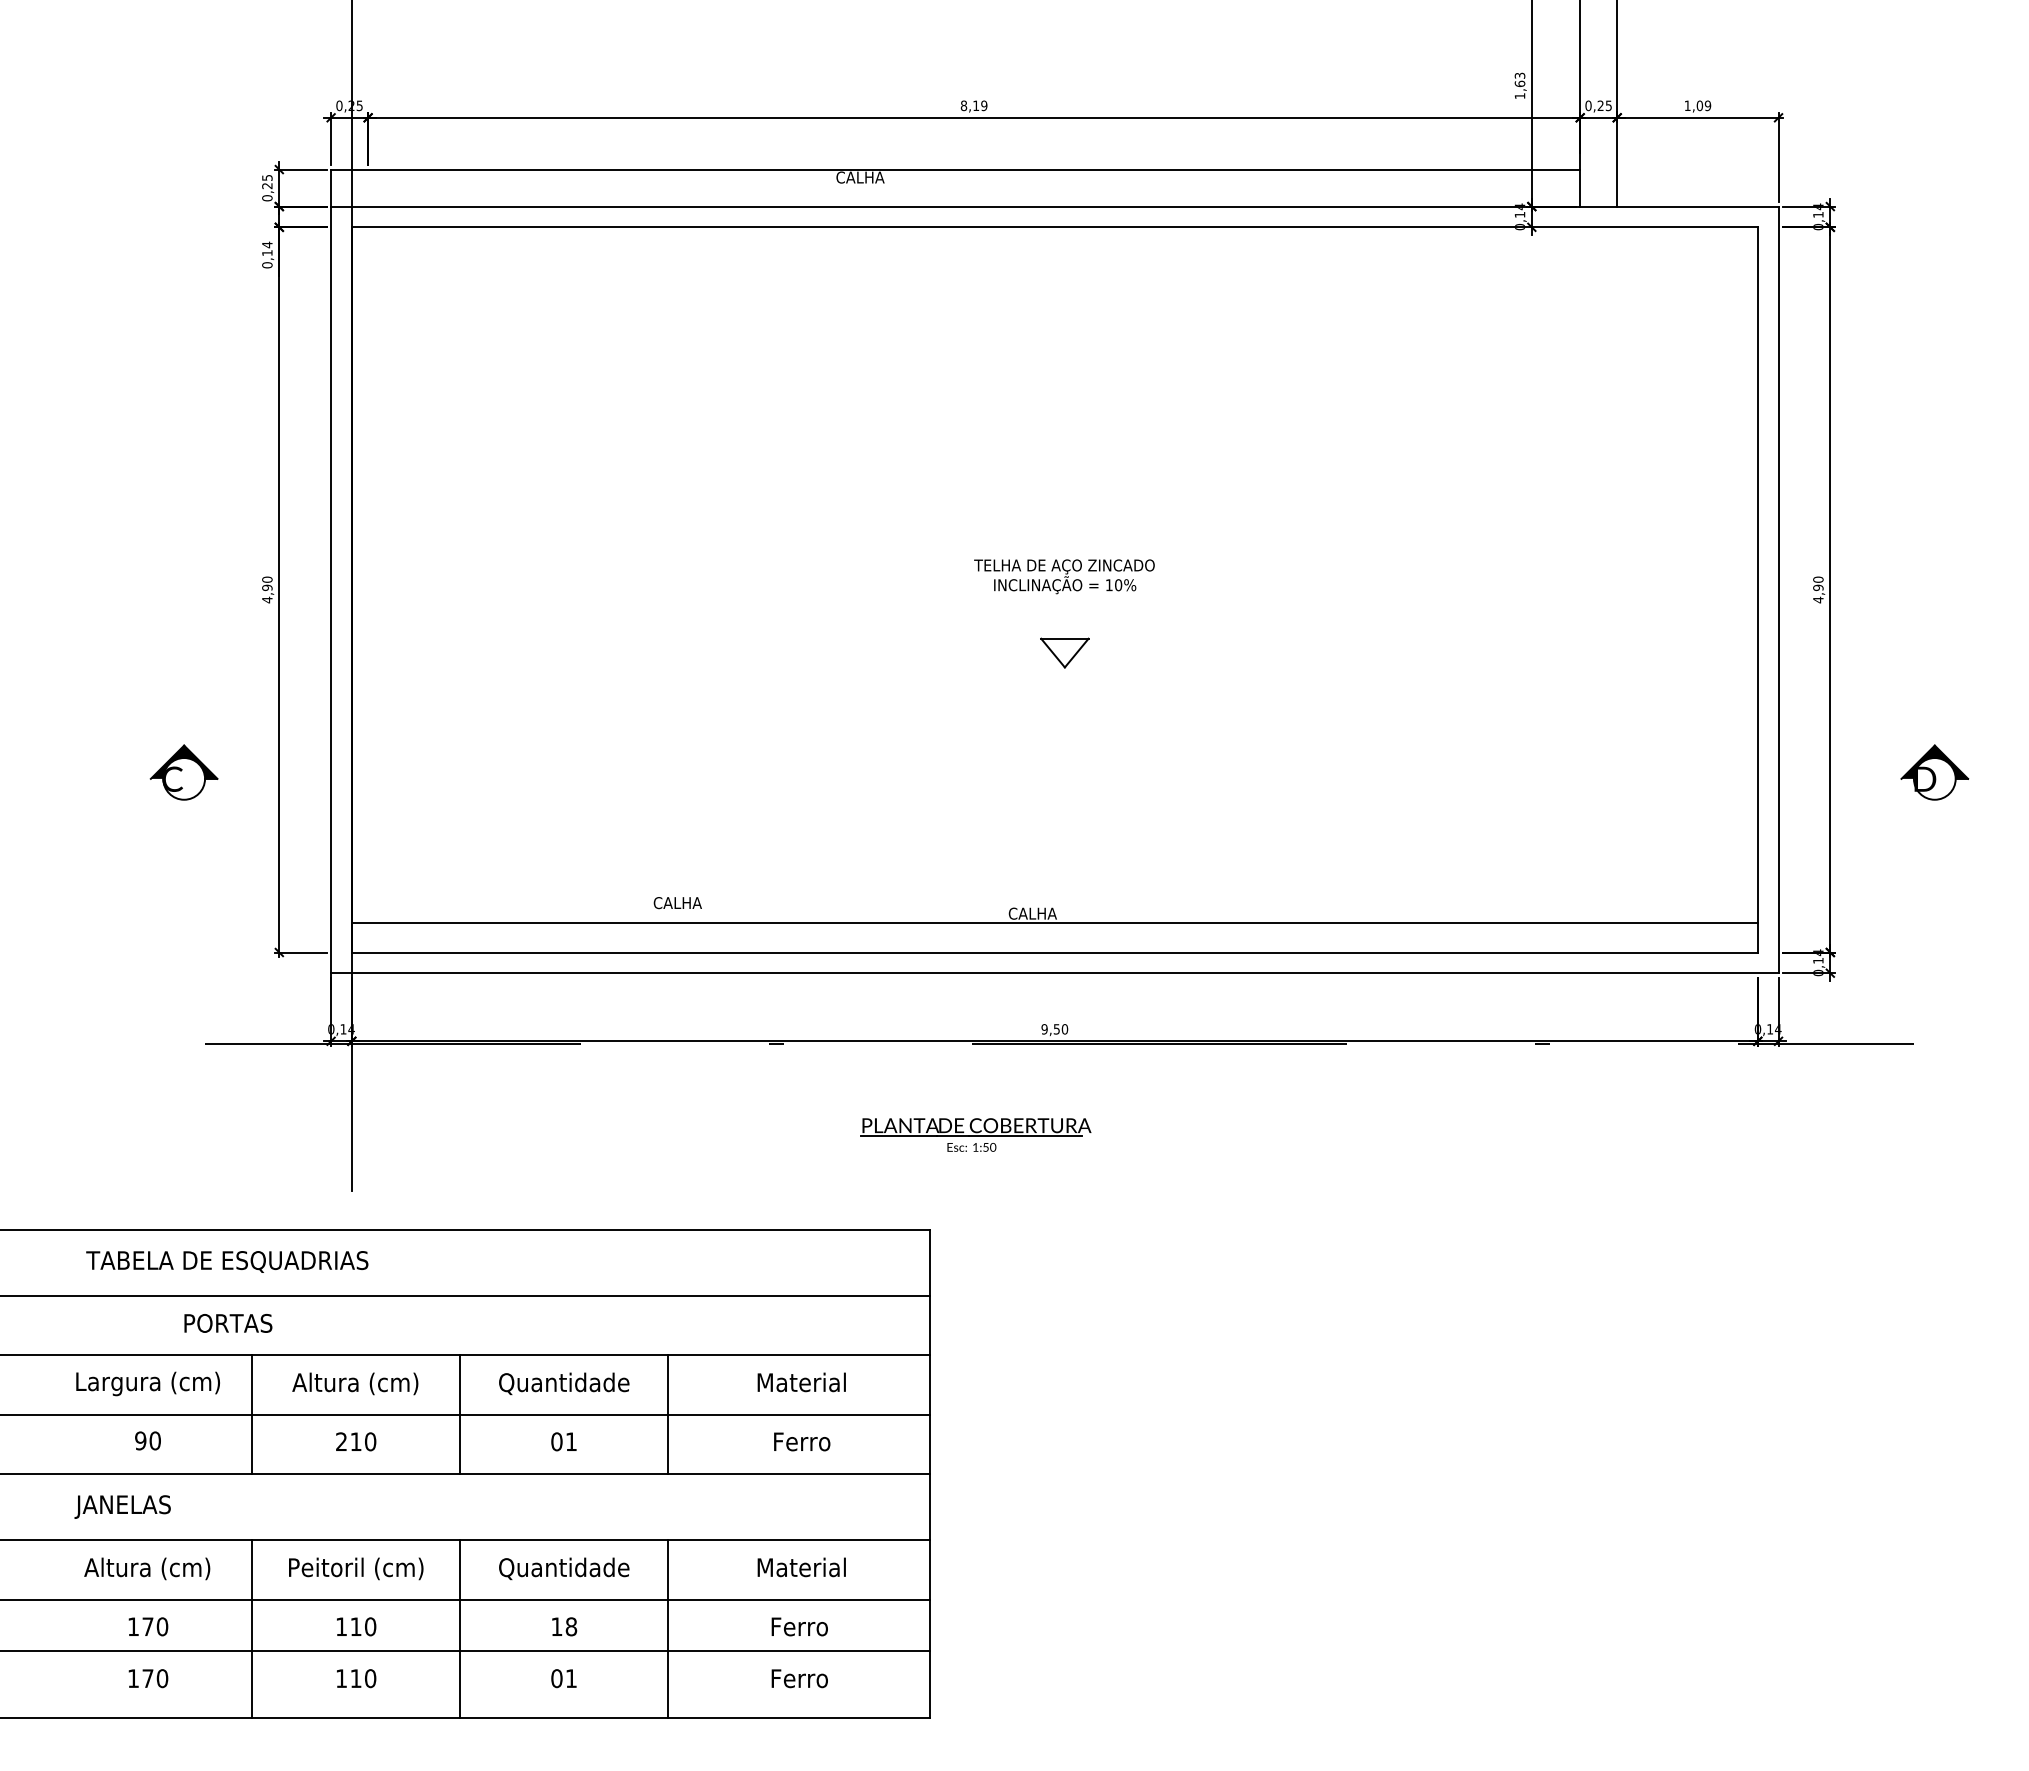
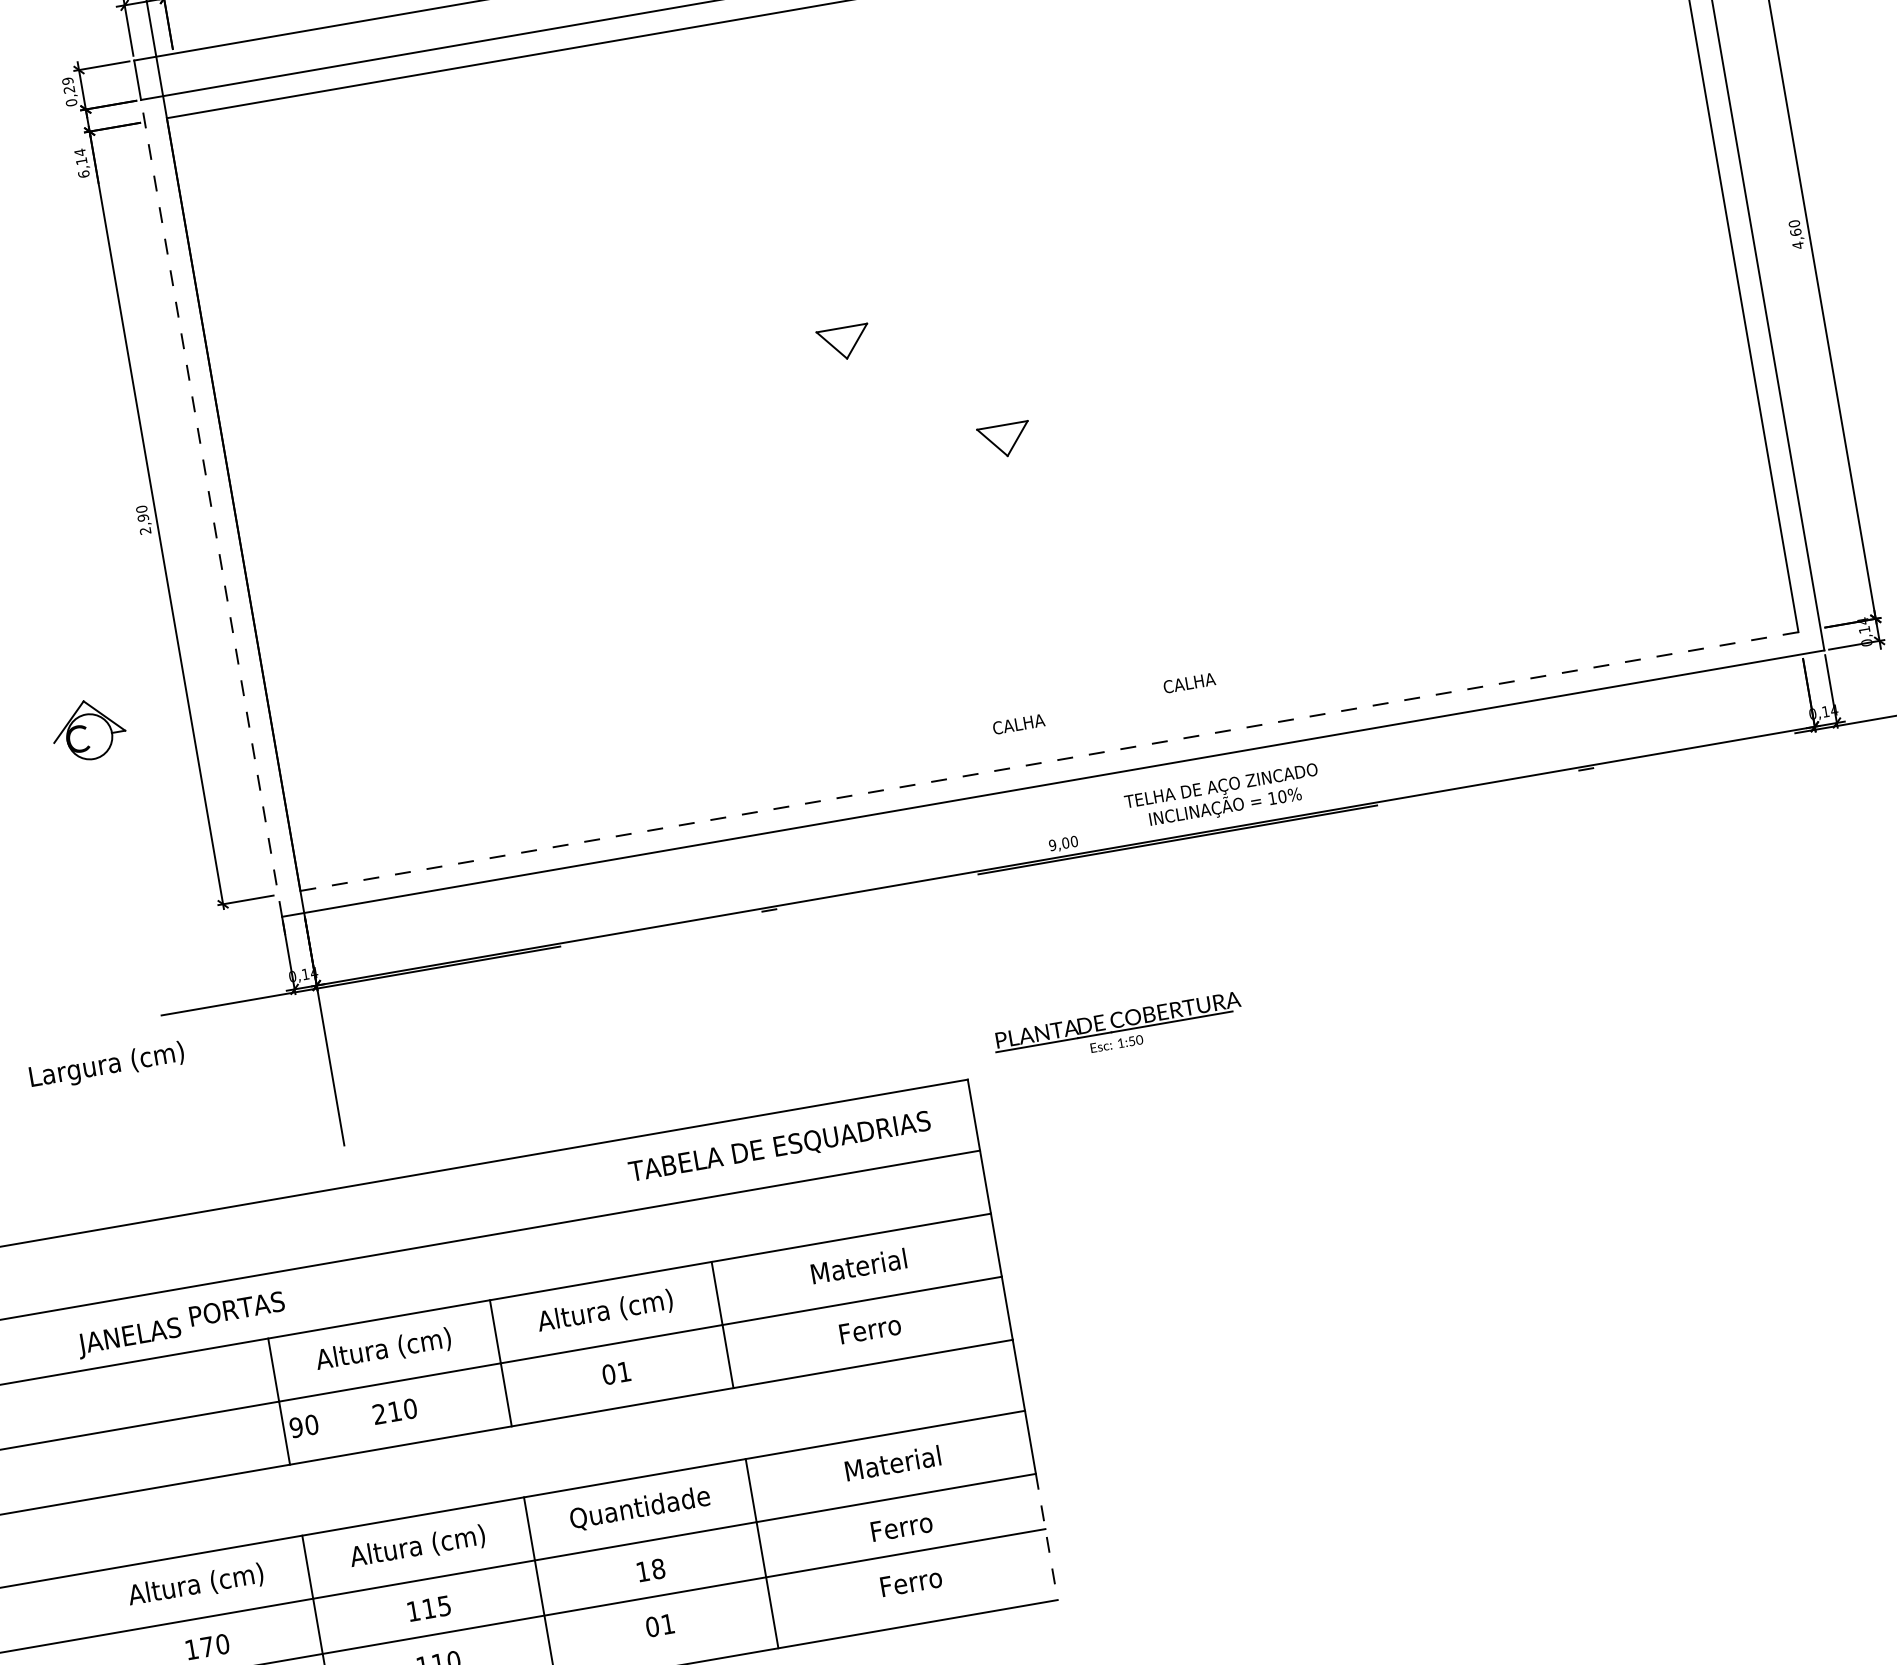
text: (267, 177) -> (67, 80), 0,25 -> 0,29
text: (267, 265) -> (84, 174), 0,14 -> 6,14
part: (933, 538) -> (843, 342), added
text: (1064, 576) -> (1223, 797), moved
text: (1818, 587) -> (1795, 232), 4,90 -> 4,60
line: (331, 589) -> (211, 507), solid -> dashed
text: (267, 599) -> (145, 530), 4,90 -> 2,90
fill: (183, 761) -> (85, 718), removed
text: (677, 903) -> (1189, 683), moved
line: (1054, 922) -> (1043, 729), removed
line: (1054, 952) -> (1049, 761), solid -> dashed
text: (1056, 1029) -> (1065, 843), 9,50 -> 9,00
part: (975, 1134) -> (1118, 1029), moved
text: (227, 1261) -> (779, 1147), moved
text: (147, 1383) -> (106, 1066), moved
text: (564, 1383) -> (606, 1311), Quantidade -> Altura (cm)
text: (147, 1440) -> (303, 1425), moved
text: (122, 1506) -> (129, 1337), moved
text: (356, 1568) -> (418, 1546), Peitoril (cm) -> Altura (cm)
text: (370, 1626) -> (444, 1605), 110 -> 115
line: (930, 1659) -> (1047, 1537), solid -> dashed

